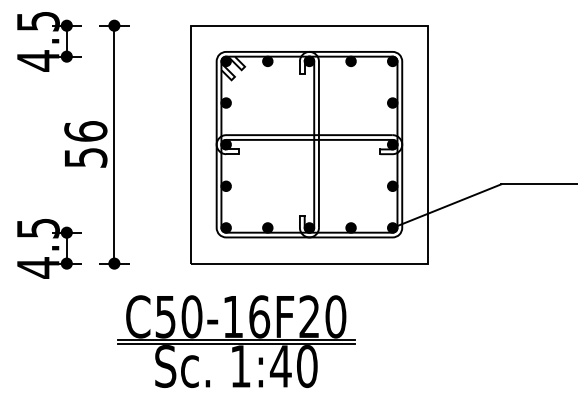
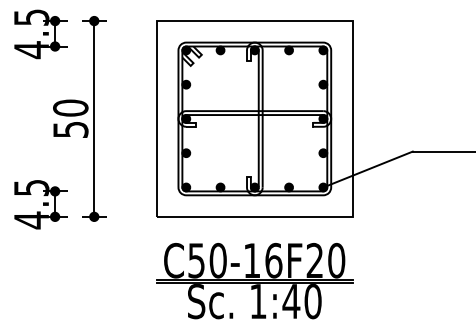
text: (85, 131) -> (70, 108), 56 -> 50
part: (236, 341) -> (254, 280), moved

